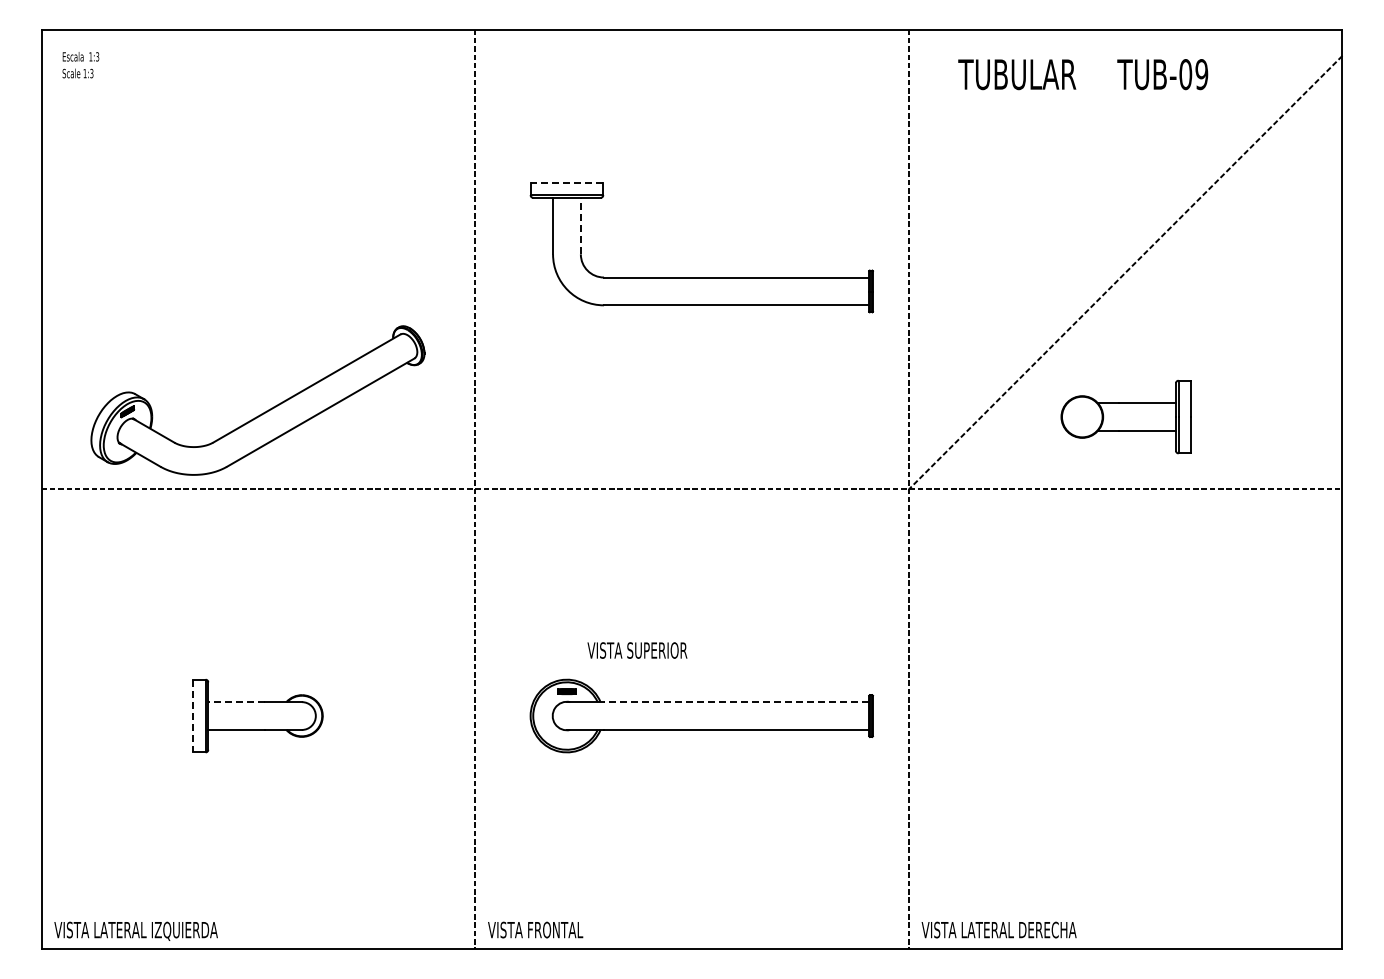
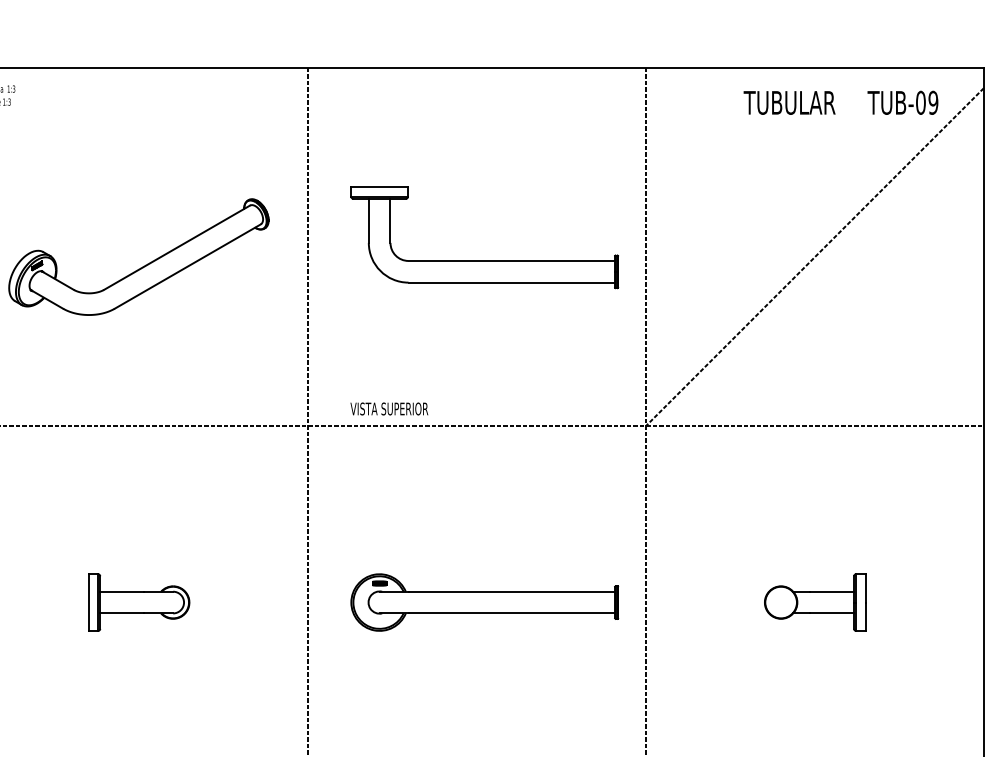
text: (1083, 74) -> (841, 102), moved
line: (566, 182) -> (379, 186), dashed -> solid
line: (580, 225) -> (390, 220), dashed -> solid
part: (263, 412) -> (143, 266), moved
part: (1125, 417) -> (814, 602), moved
text: (637, 650) -> (389, 408), moved
line: (236, 702) -> (122, 592), dashed -> solid
line: (736, 702) -> (511, 592), dashed -> solid
line: (193, 716) -> (88, 602), dashed -> solid

